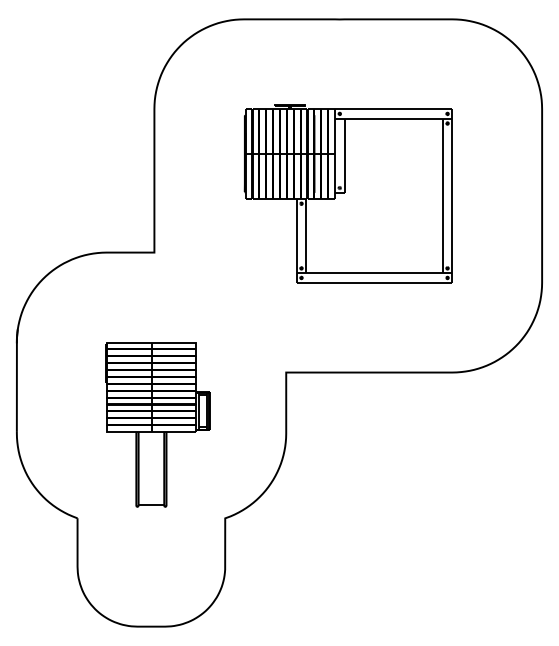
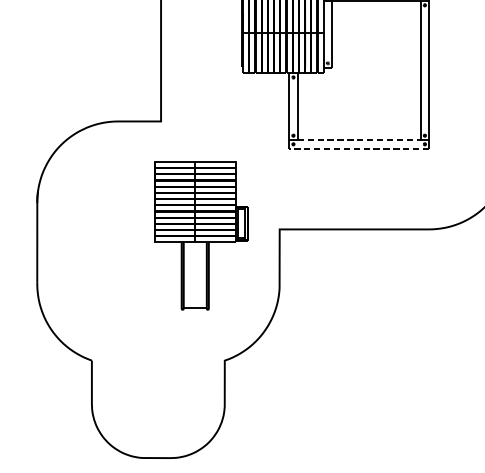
line: (375, 273) -> (360, 140), solid -> dashed
line: (374, 282) -> (359, 148), solid -> dashed
part: (157, 424) -> (200, 235), moved

